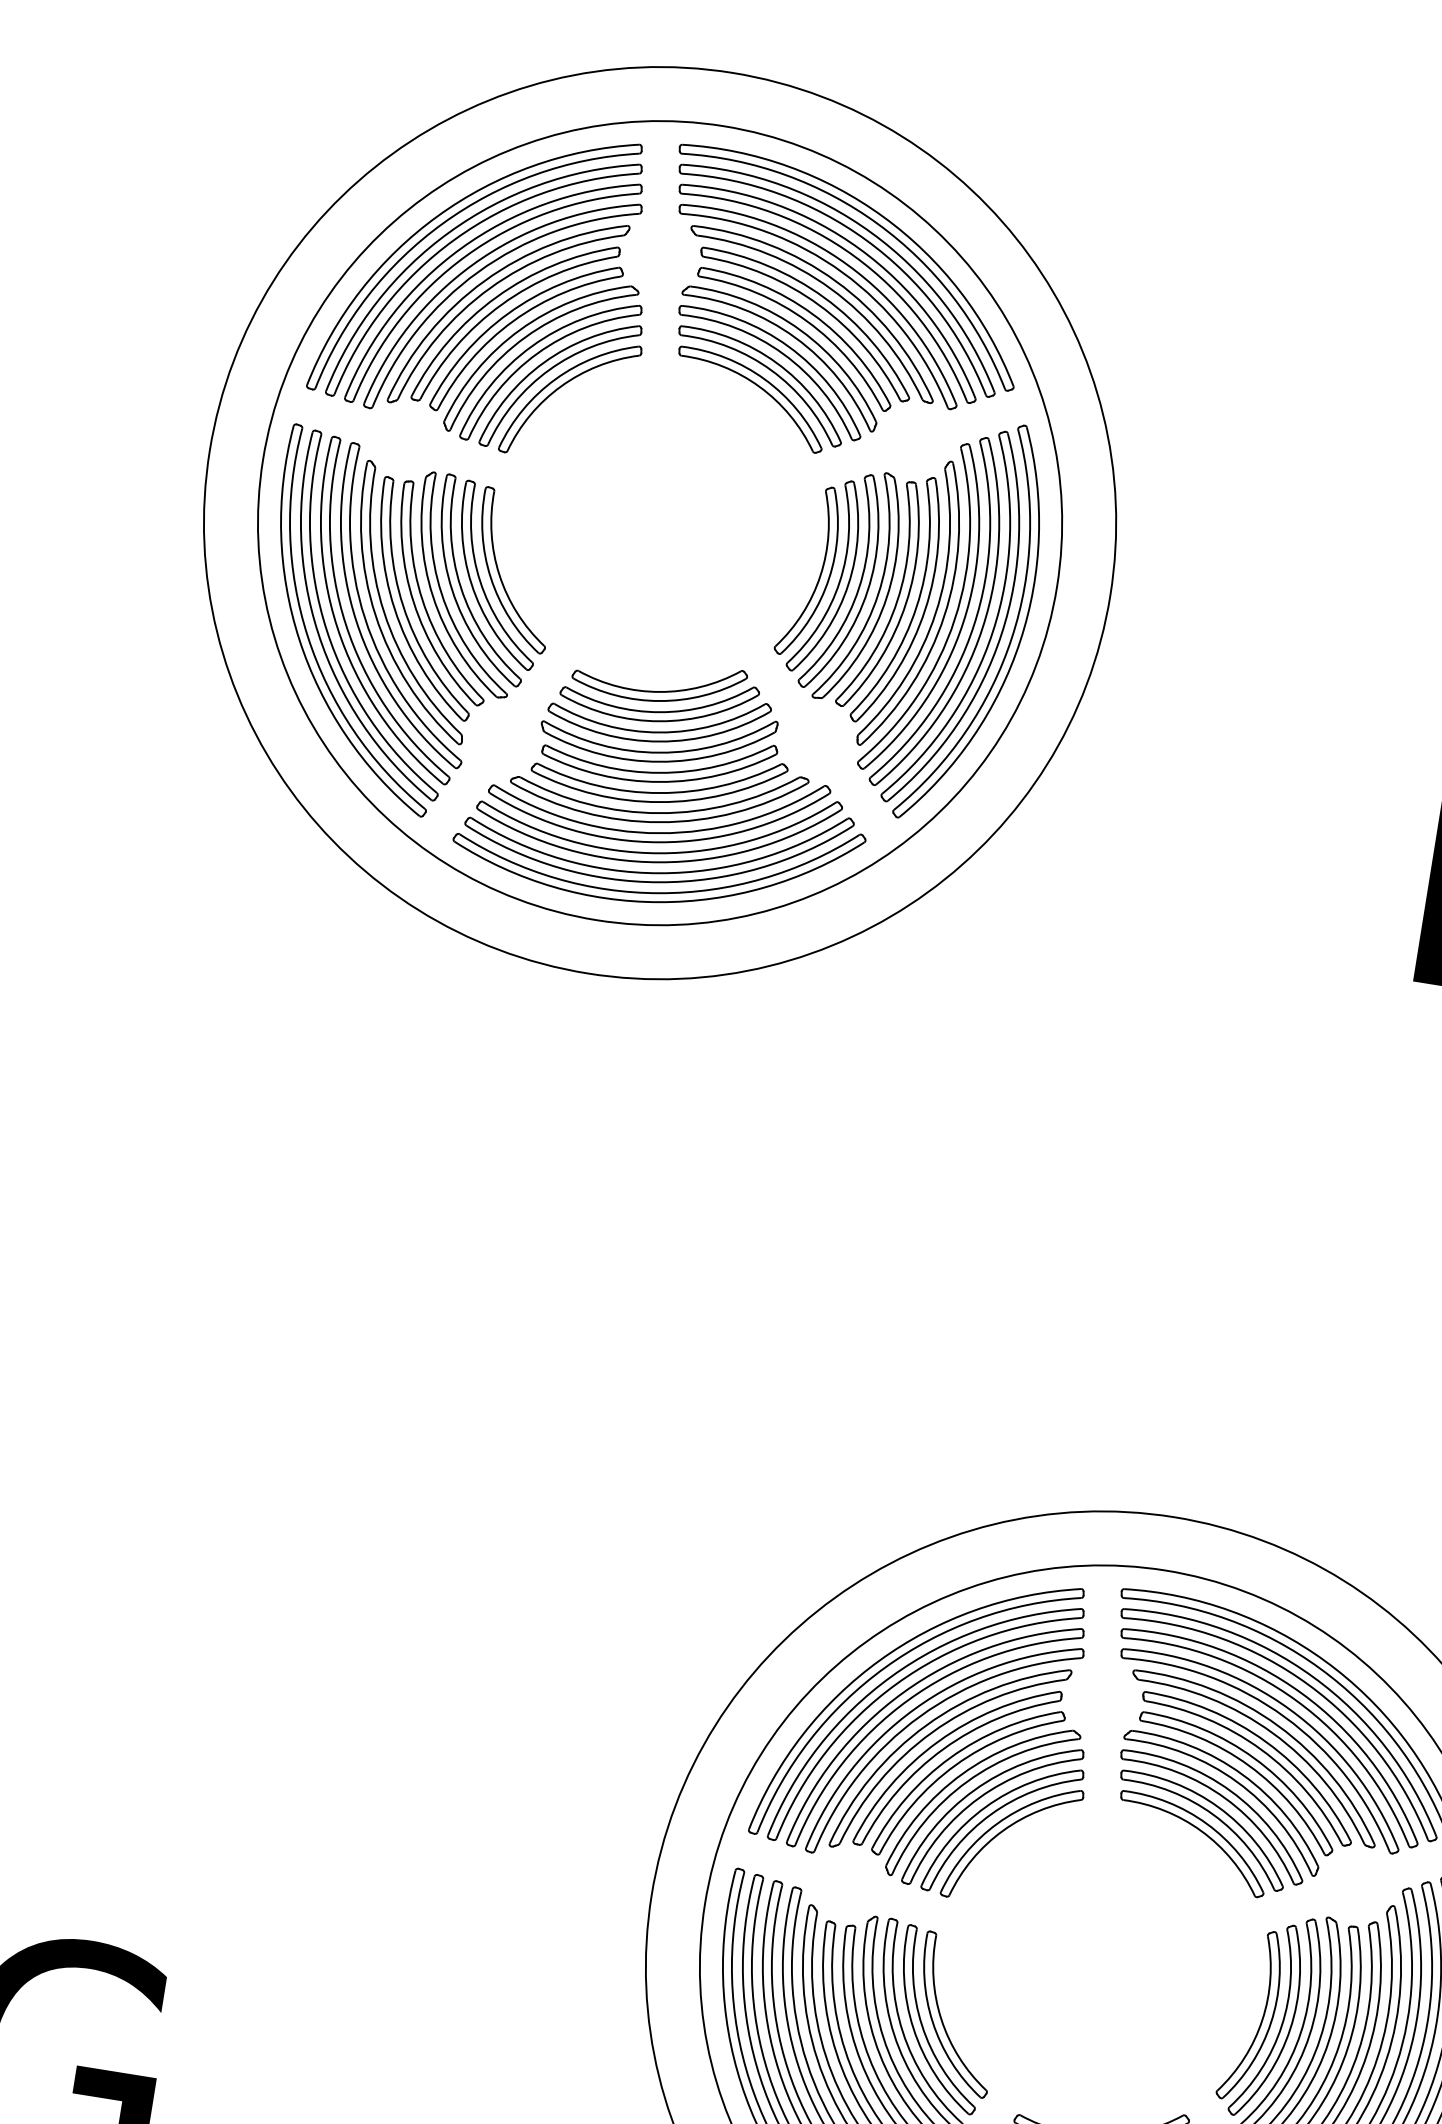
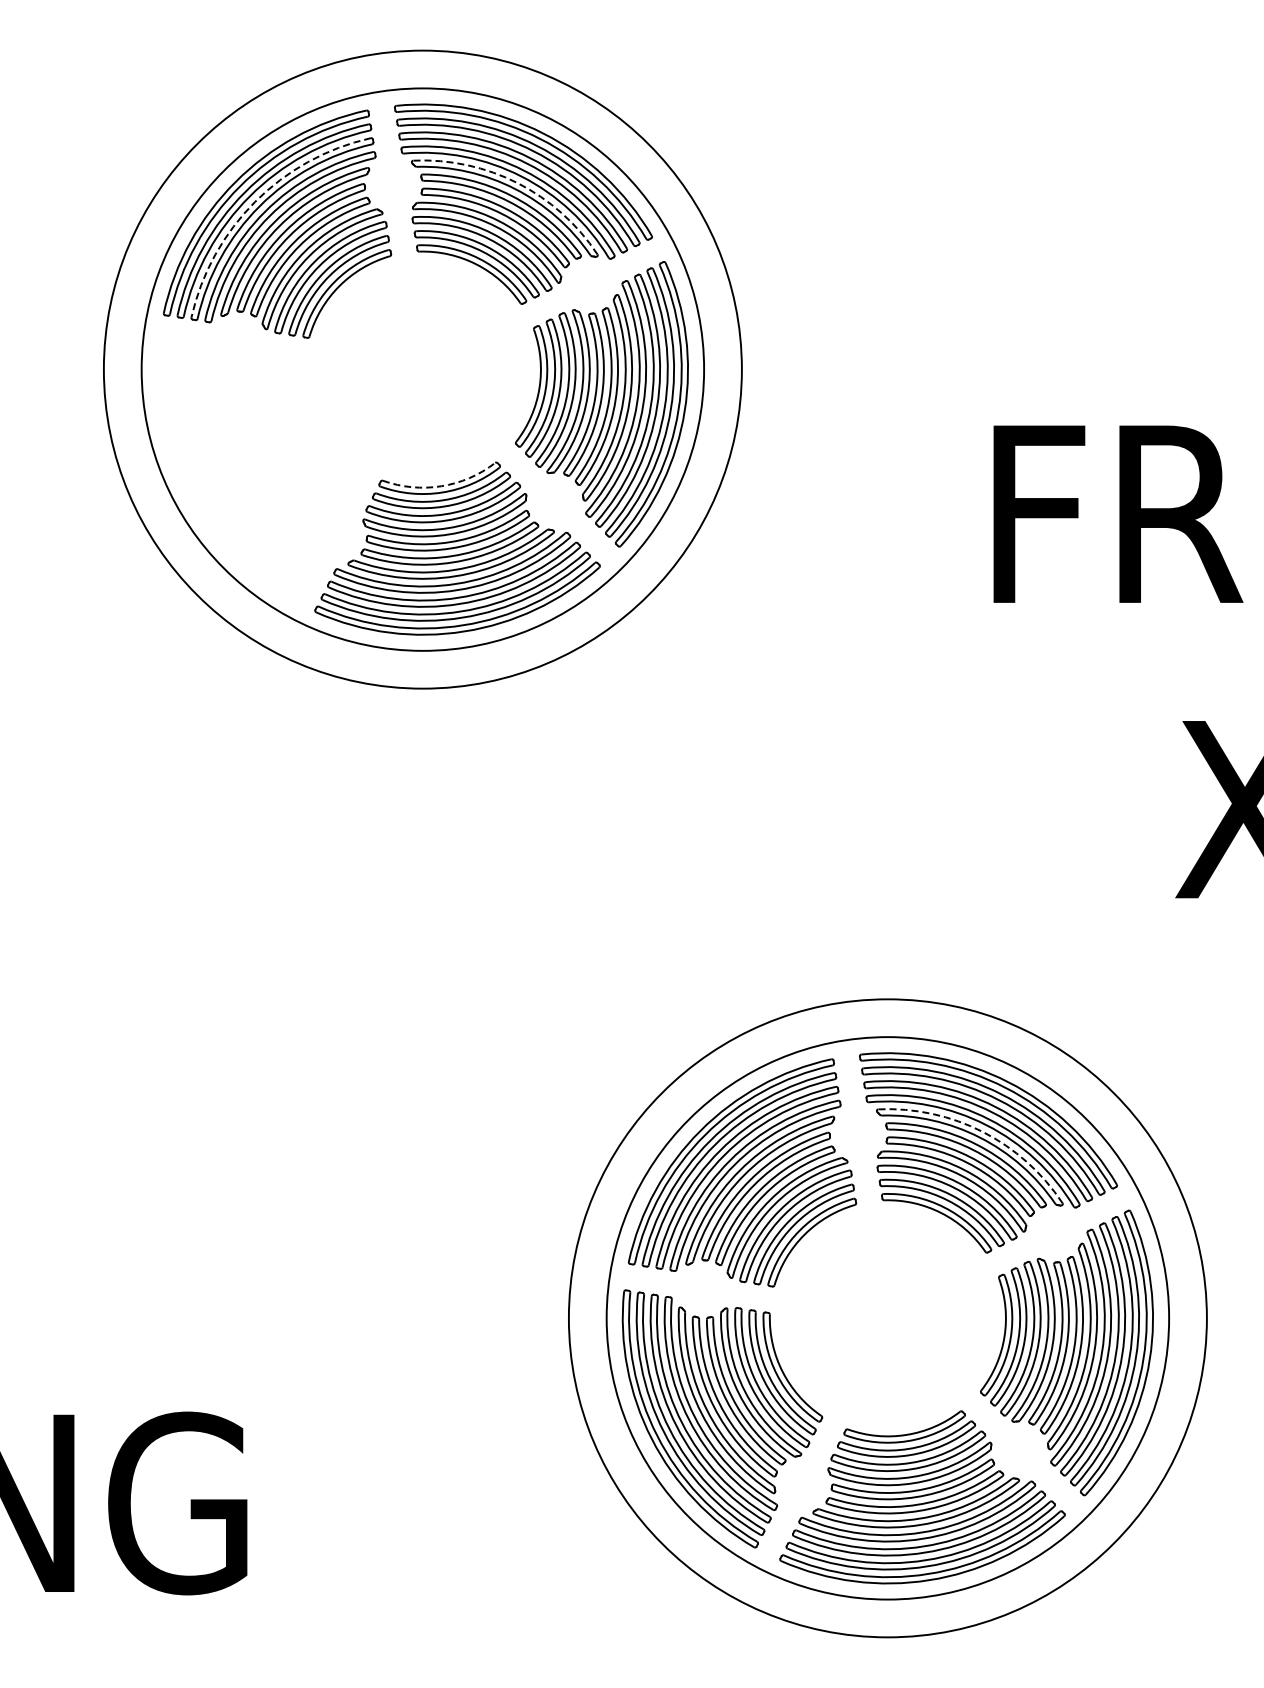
arc: (461, 247) -> (255, 201), solid -> dashed
arc: (835, 281) -> (517, 183), solid -> dashed
part: (404, 626) -> (257, 469), removed
arc: (659, 692) -> (441, 486), solid -> dashed
arc: (1277, 1725) -> (982, 1131), solid -> dashed

